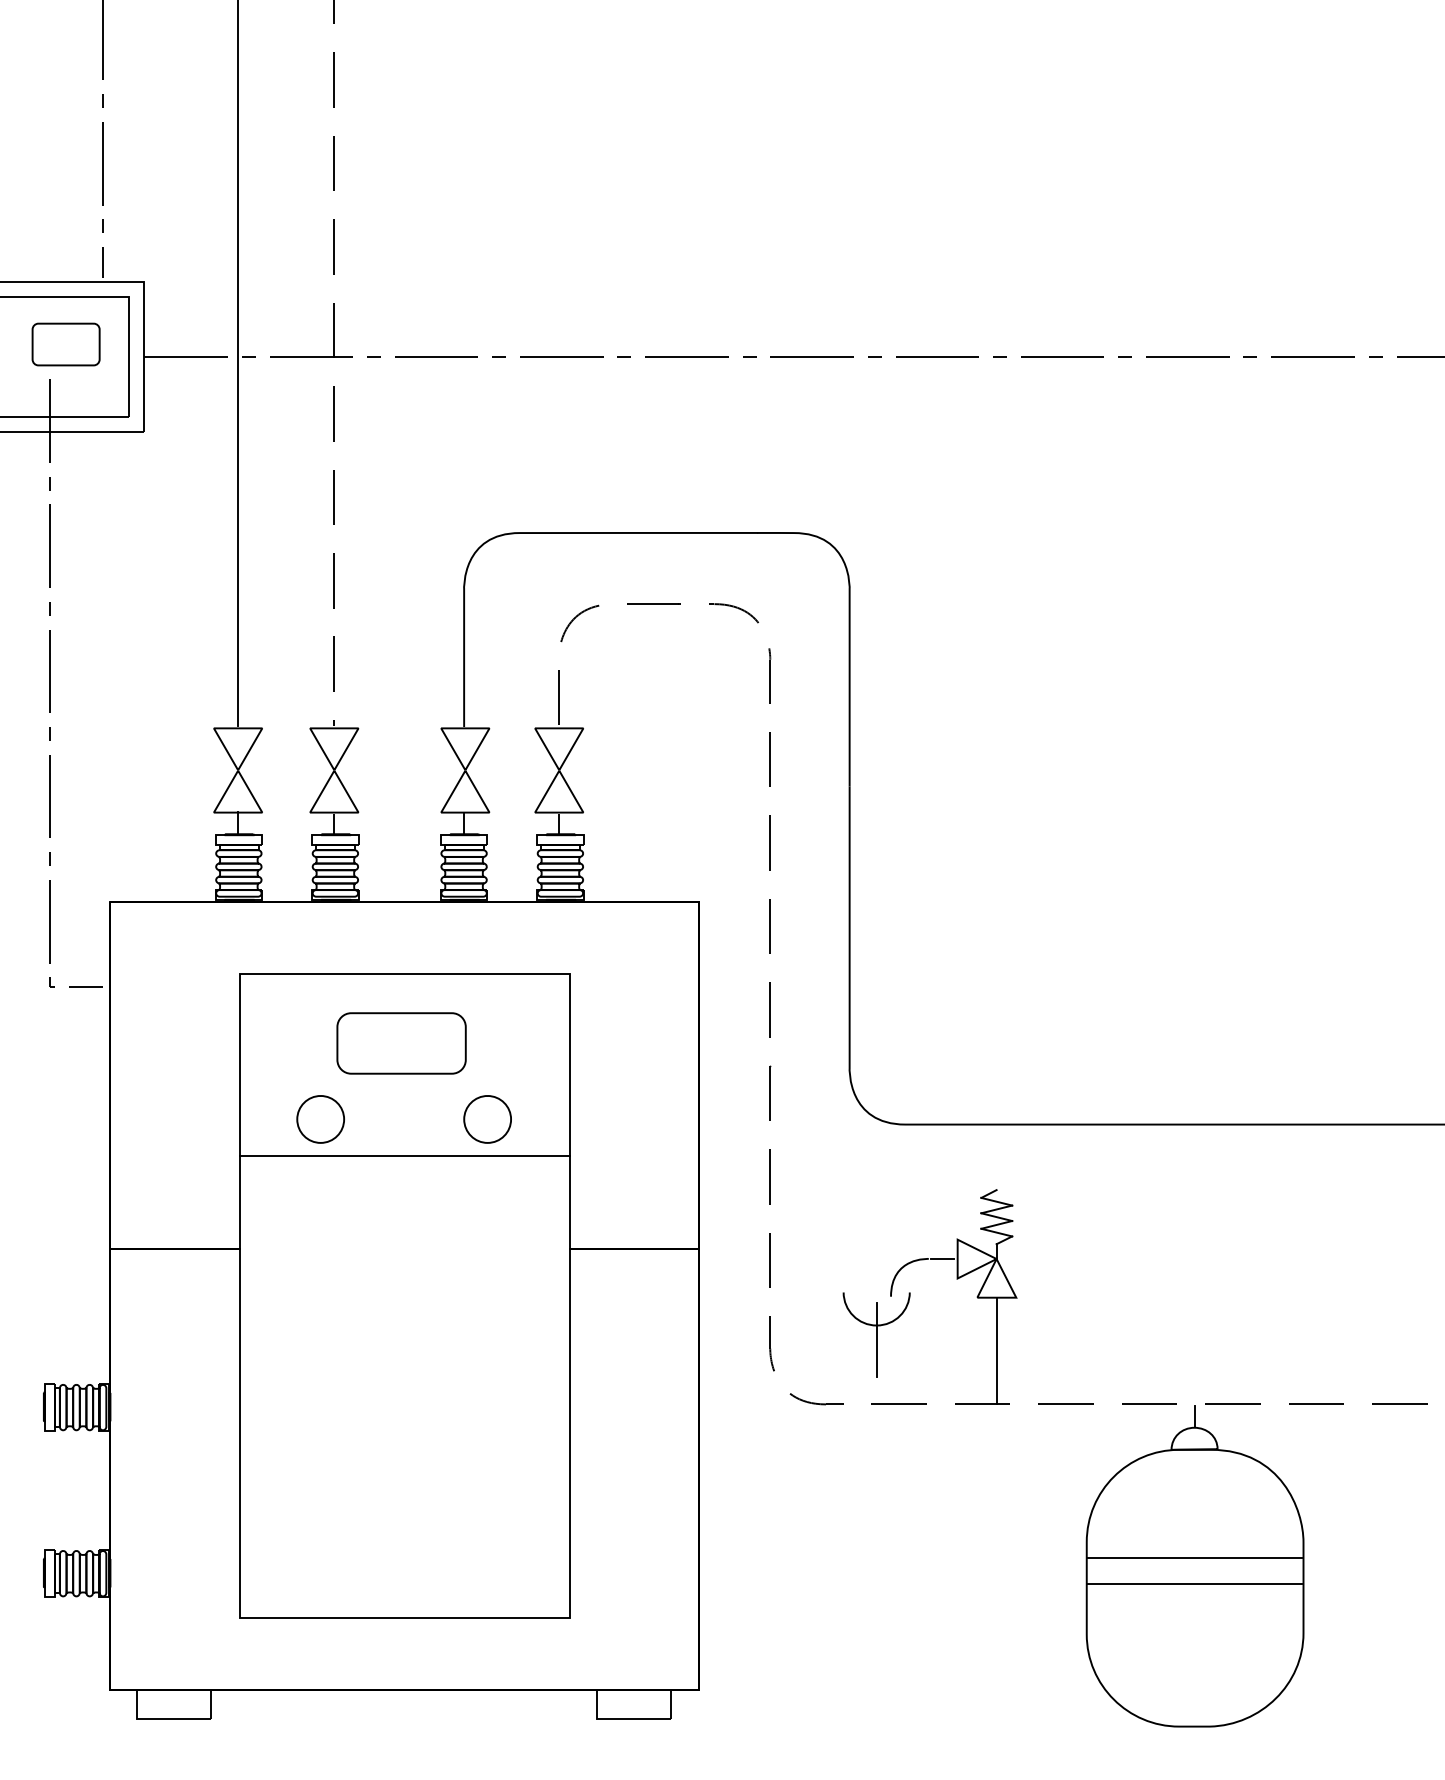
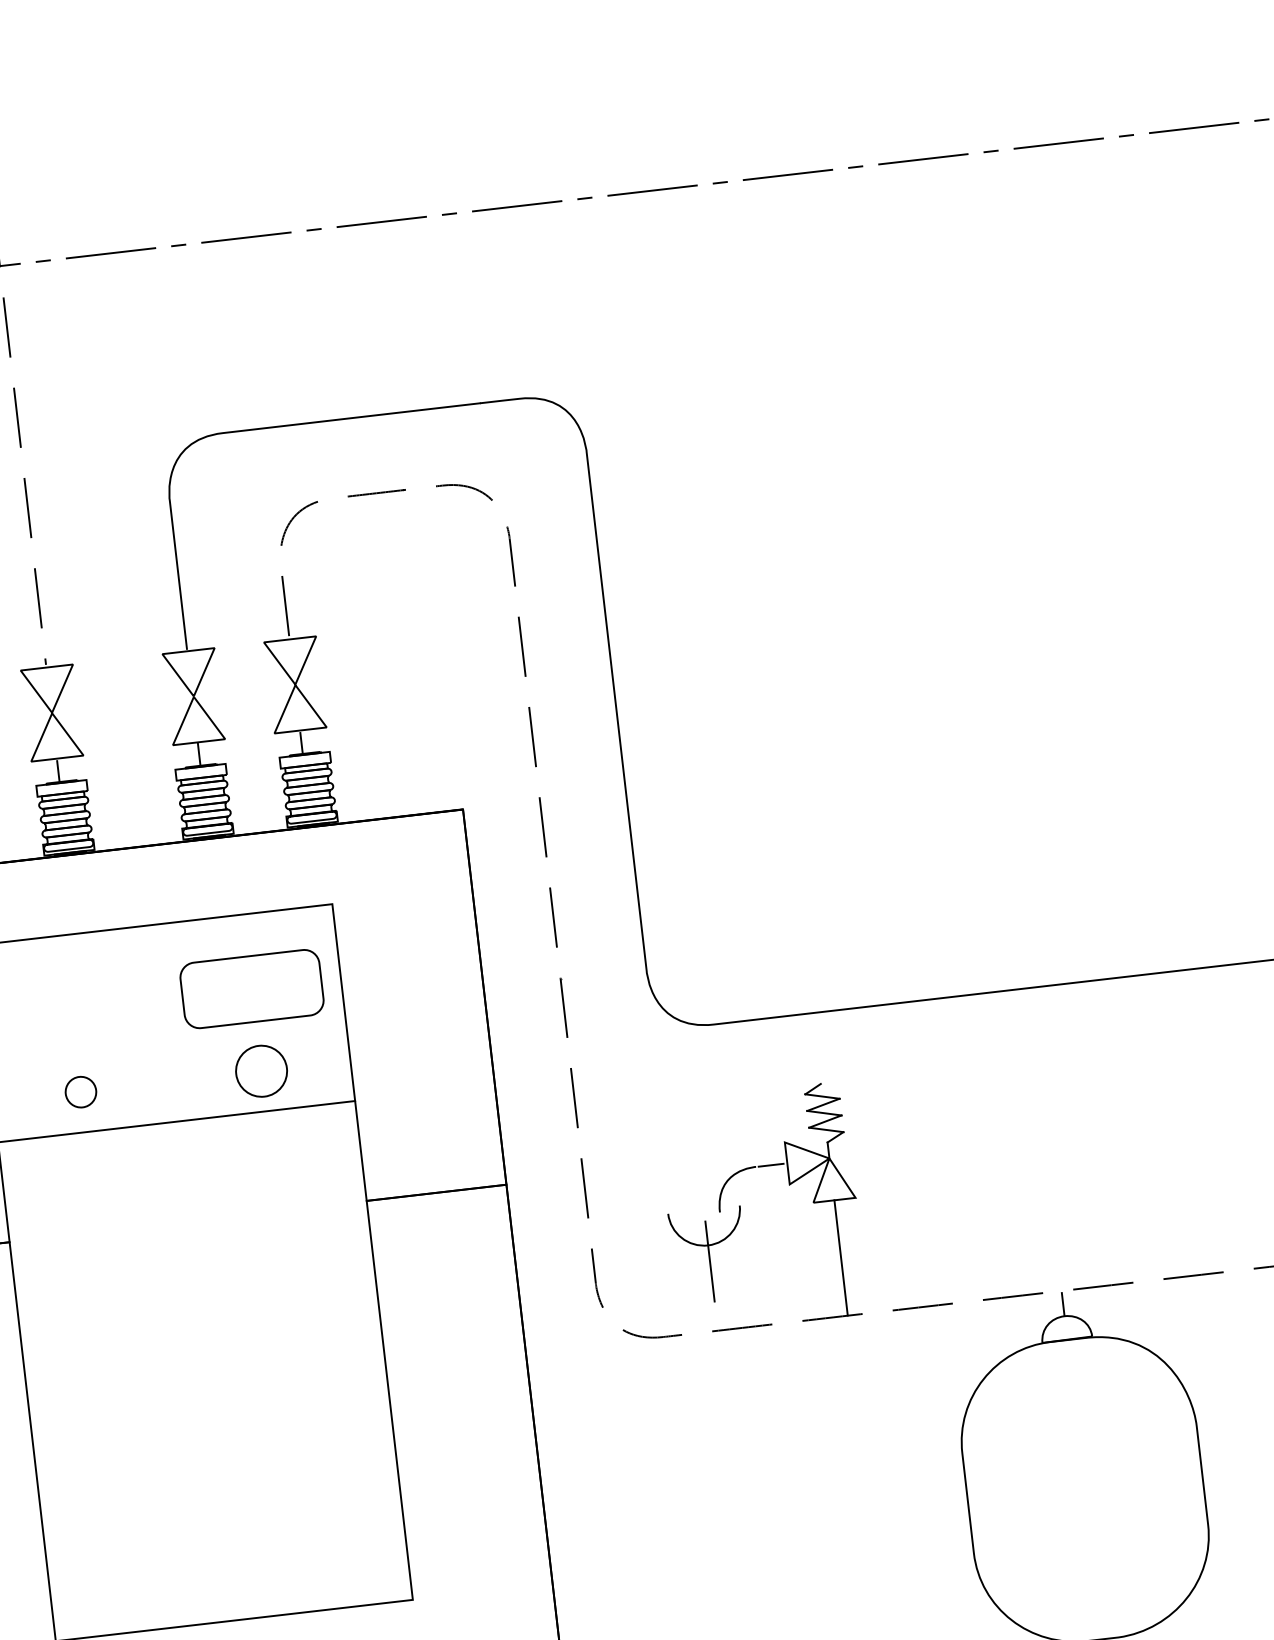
part: (401, 1043) -> (251, 989), moved
part: (320, 1119) -> (80, 1092), size x0.6
line: (1194, 1558) -> (1080, 1457), removed
line: (1194, 1583) -> (1084, 1484), removed

